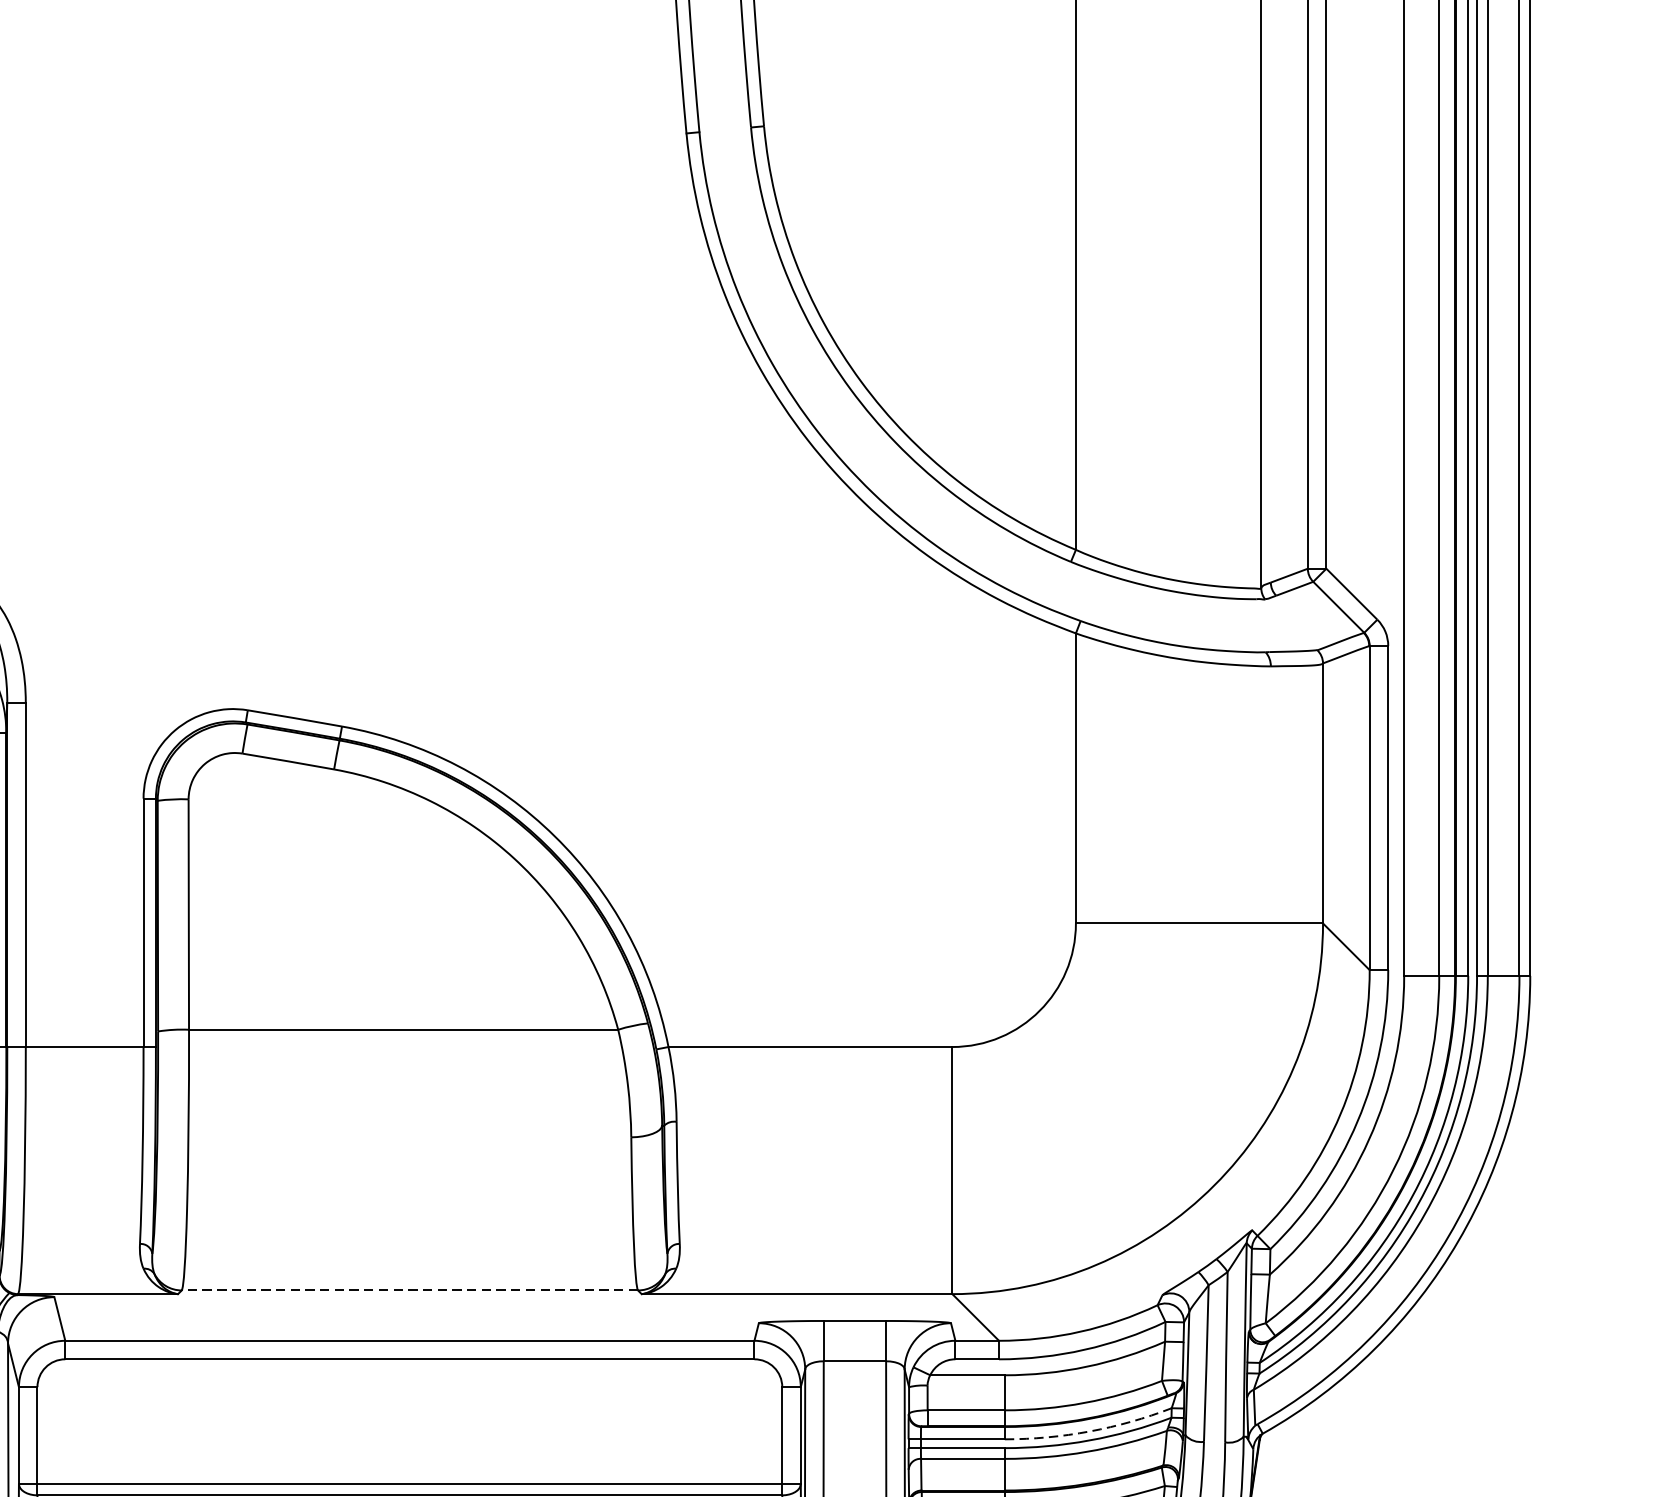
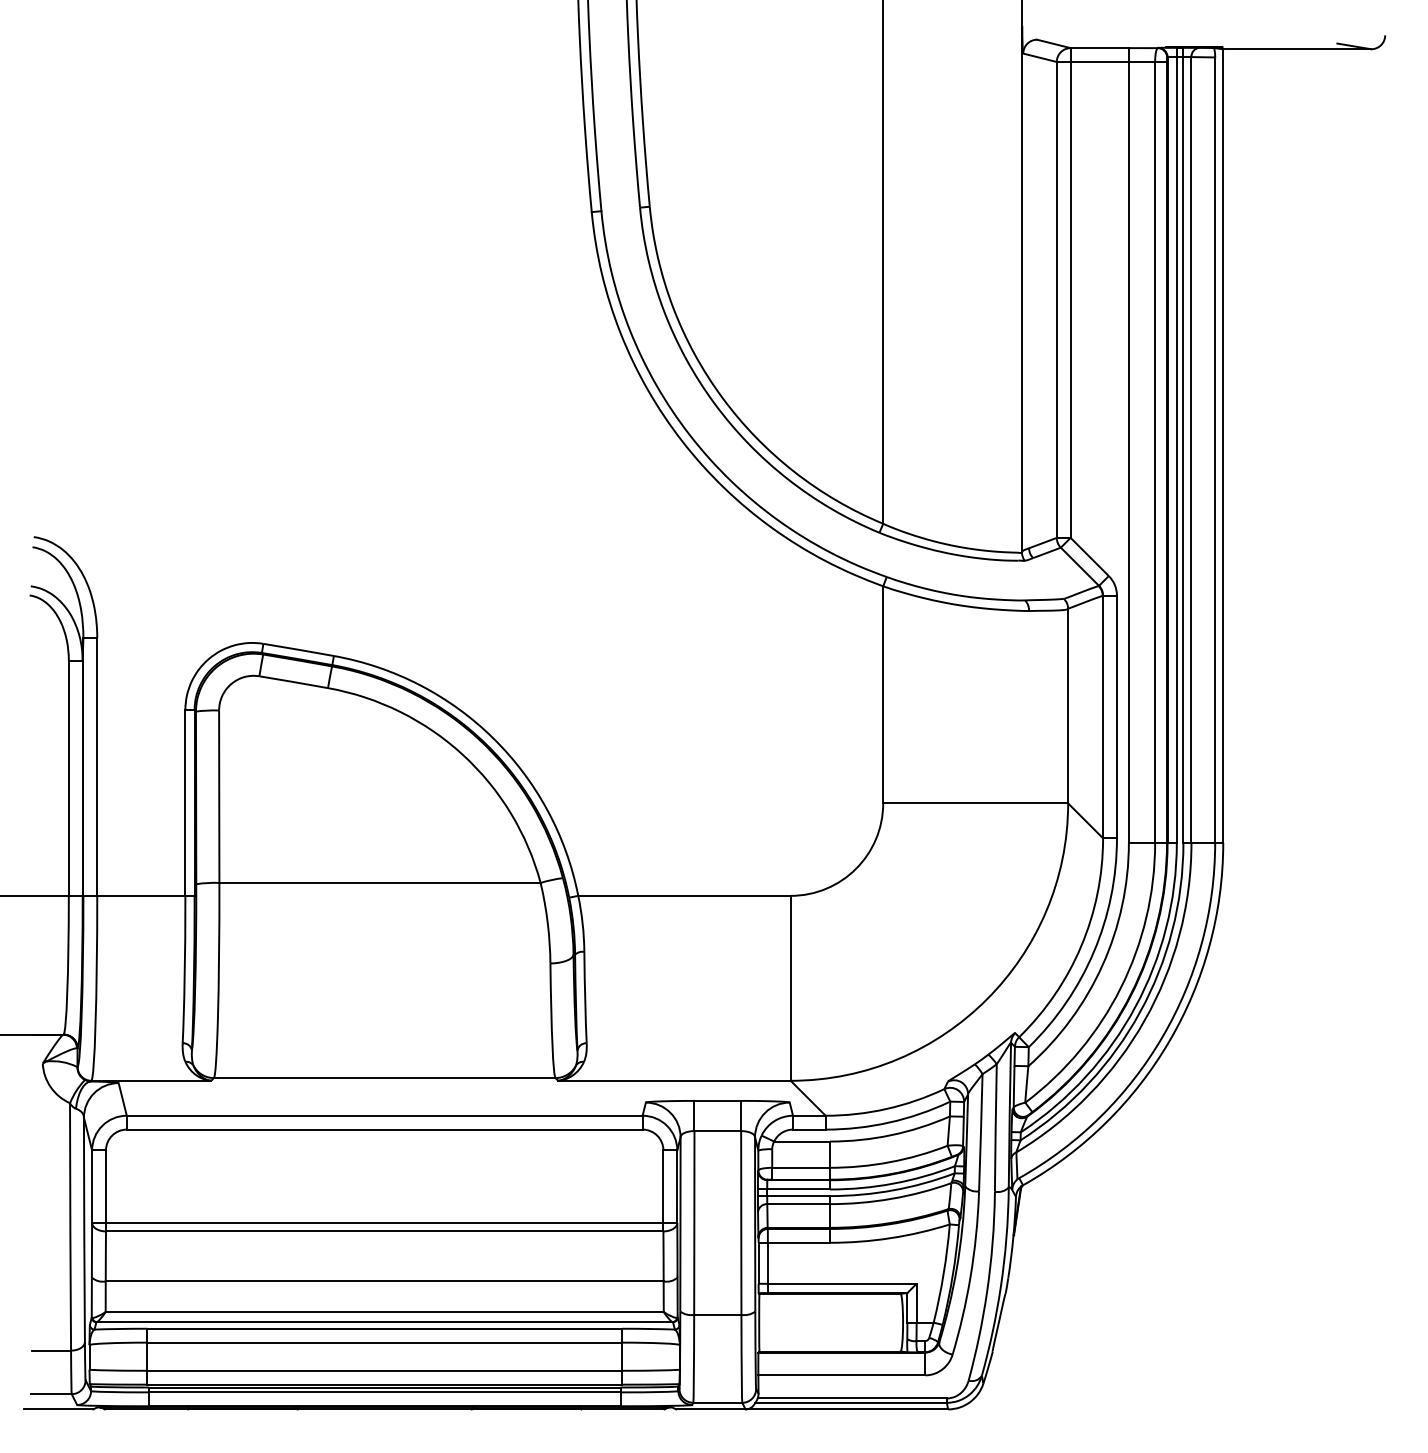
line: (409, 1291) -> (384, 1078), dashed -> solid
arc: (1089, 1431) -> (893, 1183), dashed -> solid

